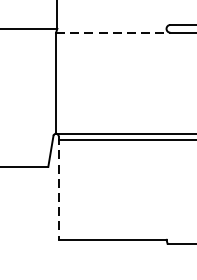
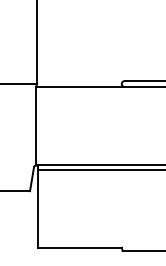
line: (113, 33) -> (80, 87), dashed -> solid
line: (59, 189) -> (38, 208), dashed -> solid

